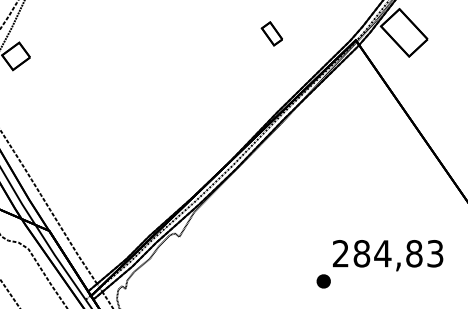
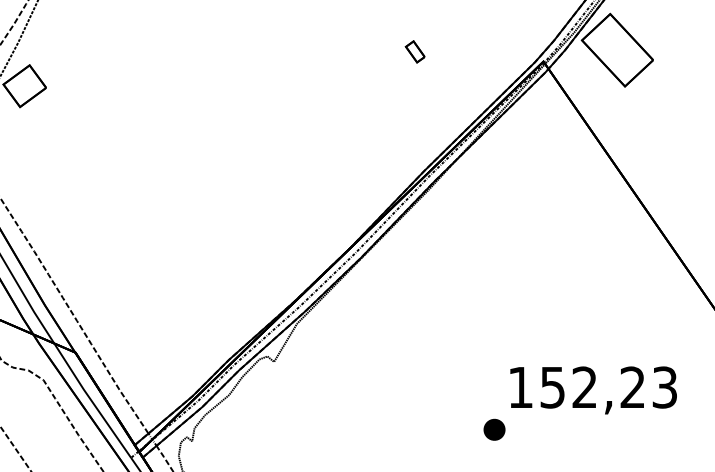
part: (271, 33) -> (414, 51), size x0.6
text: (377, 253) -> (576, 387), 284,83 -> 152,23

